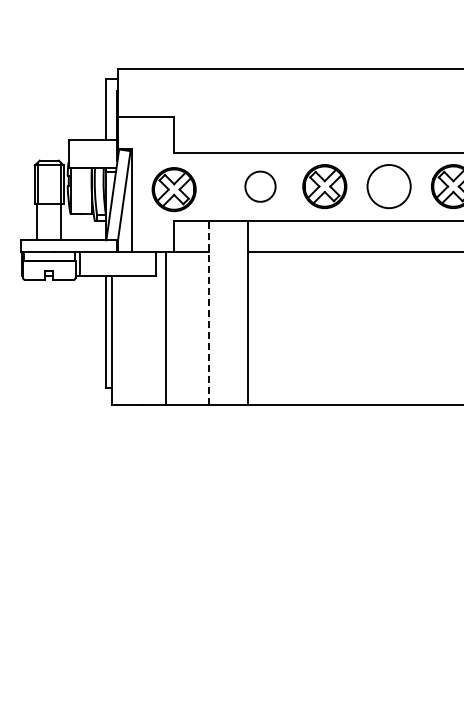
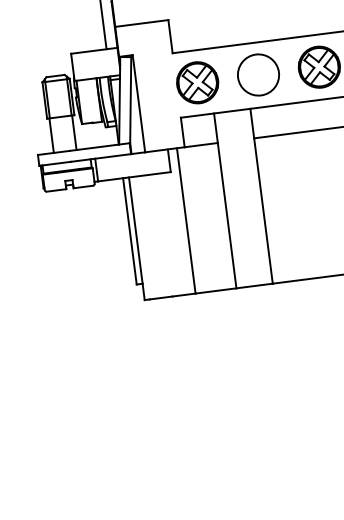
circle: (260, 186) -> (258, 74), size x1.43
part: (173, 189) -> (196, 82), moved
line: (209, 312) -> (225, 200), dashed -> solid

